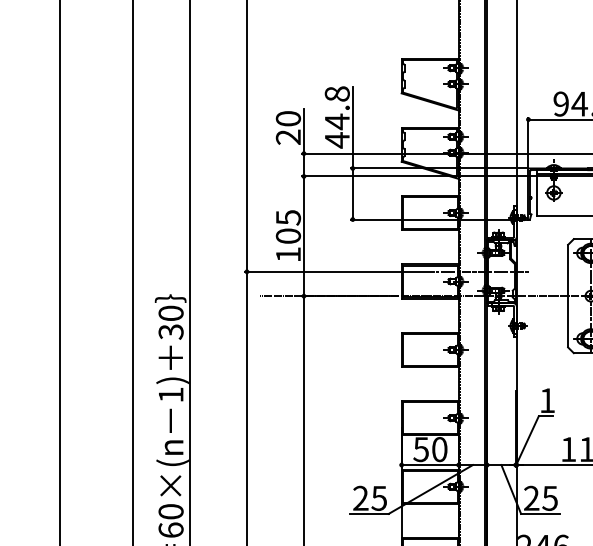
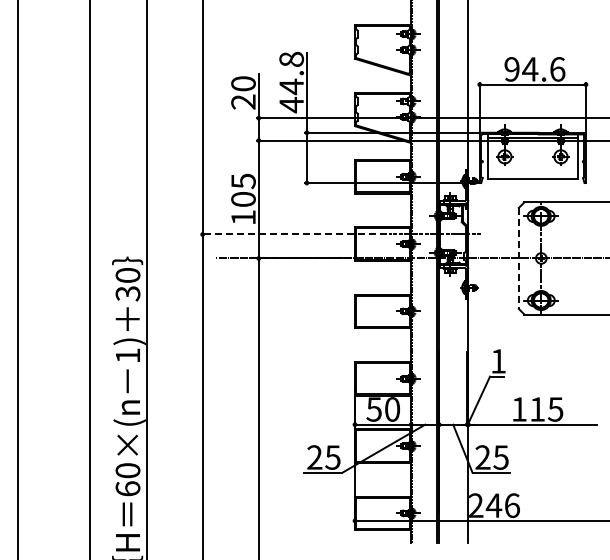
line: (339, 271) -> (293, 234), solid -> dashed
line: (567, 296) -> (518, 258), solid -> dashed

